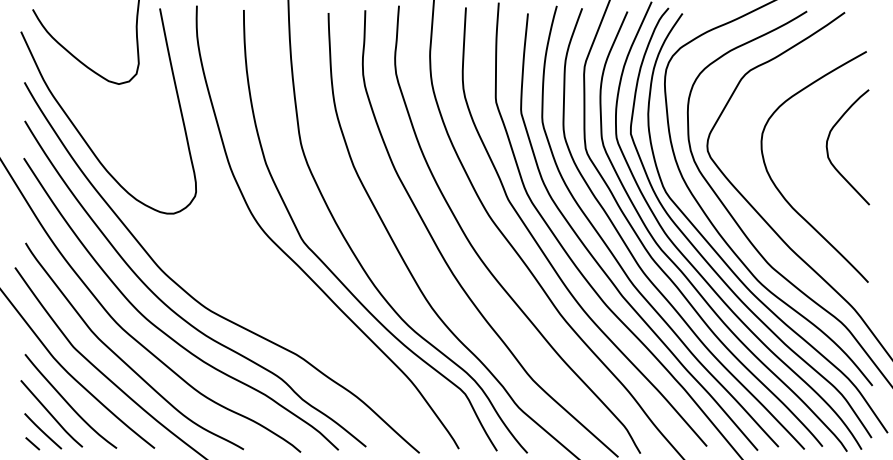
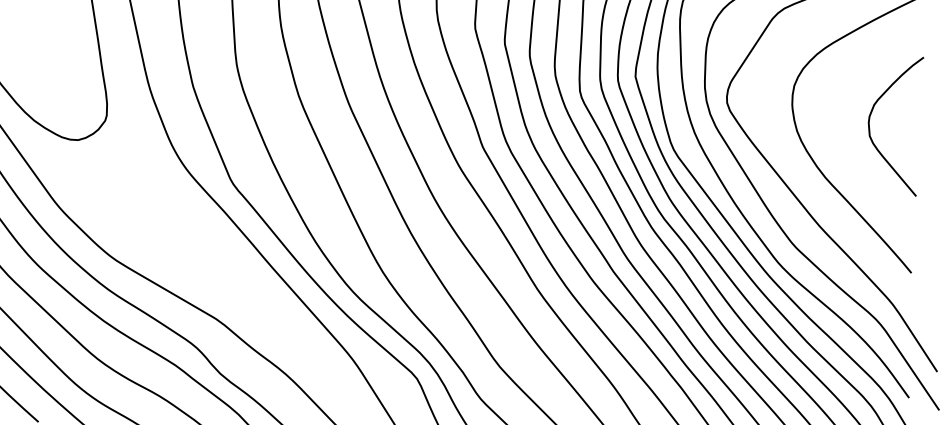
curve: (828, 150) -> (870, 127), moved

